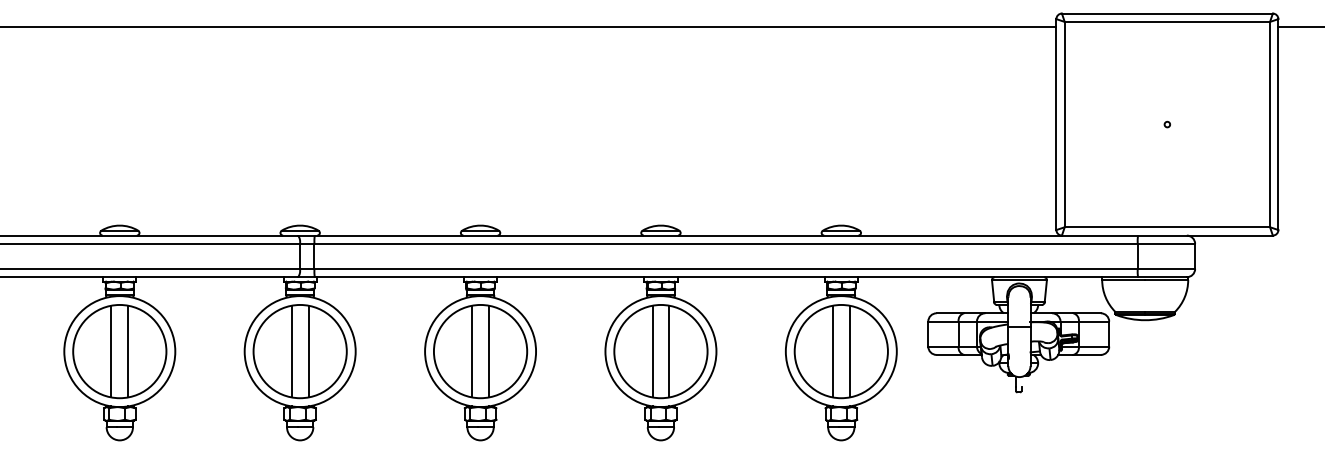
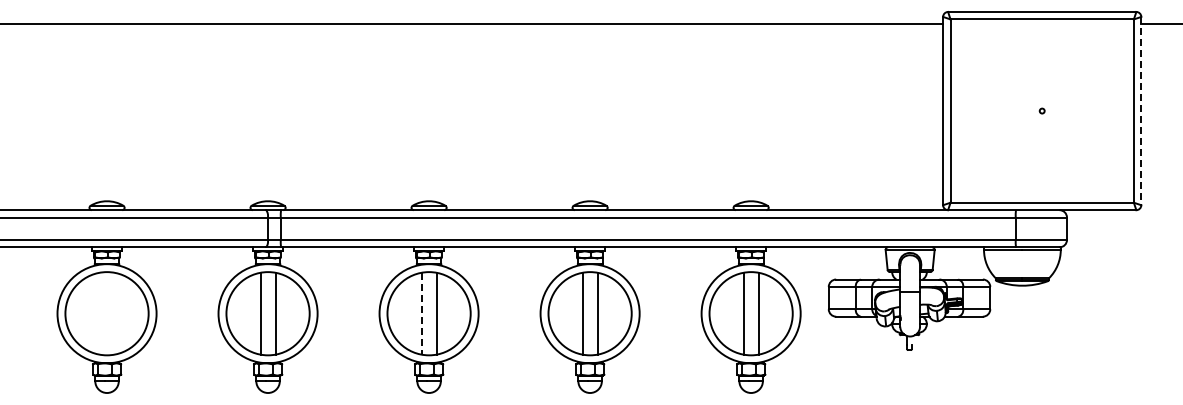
line: (1278, 125) -> (1141, 111), solid -> dashed
line: (111, 351) -> (99, 313), removed
line: (128, 351) -> (114, 313), removed
line: (472, 351) -> (421, 313), solid -> dashed

